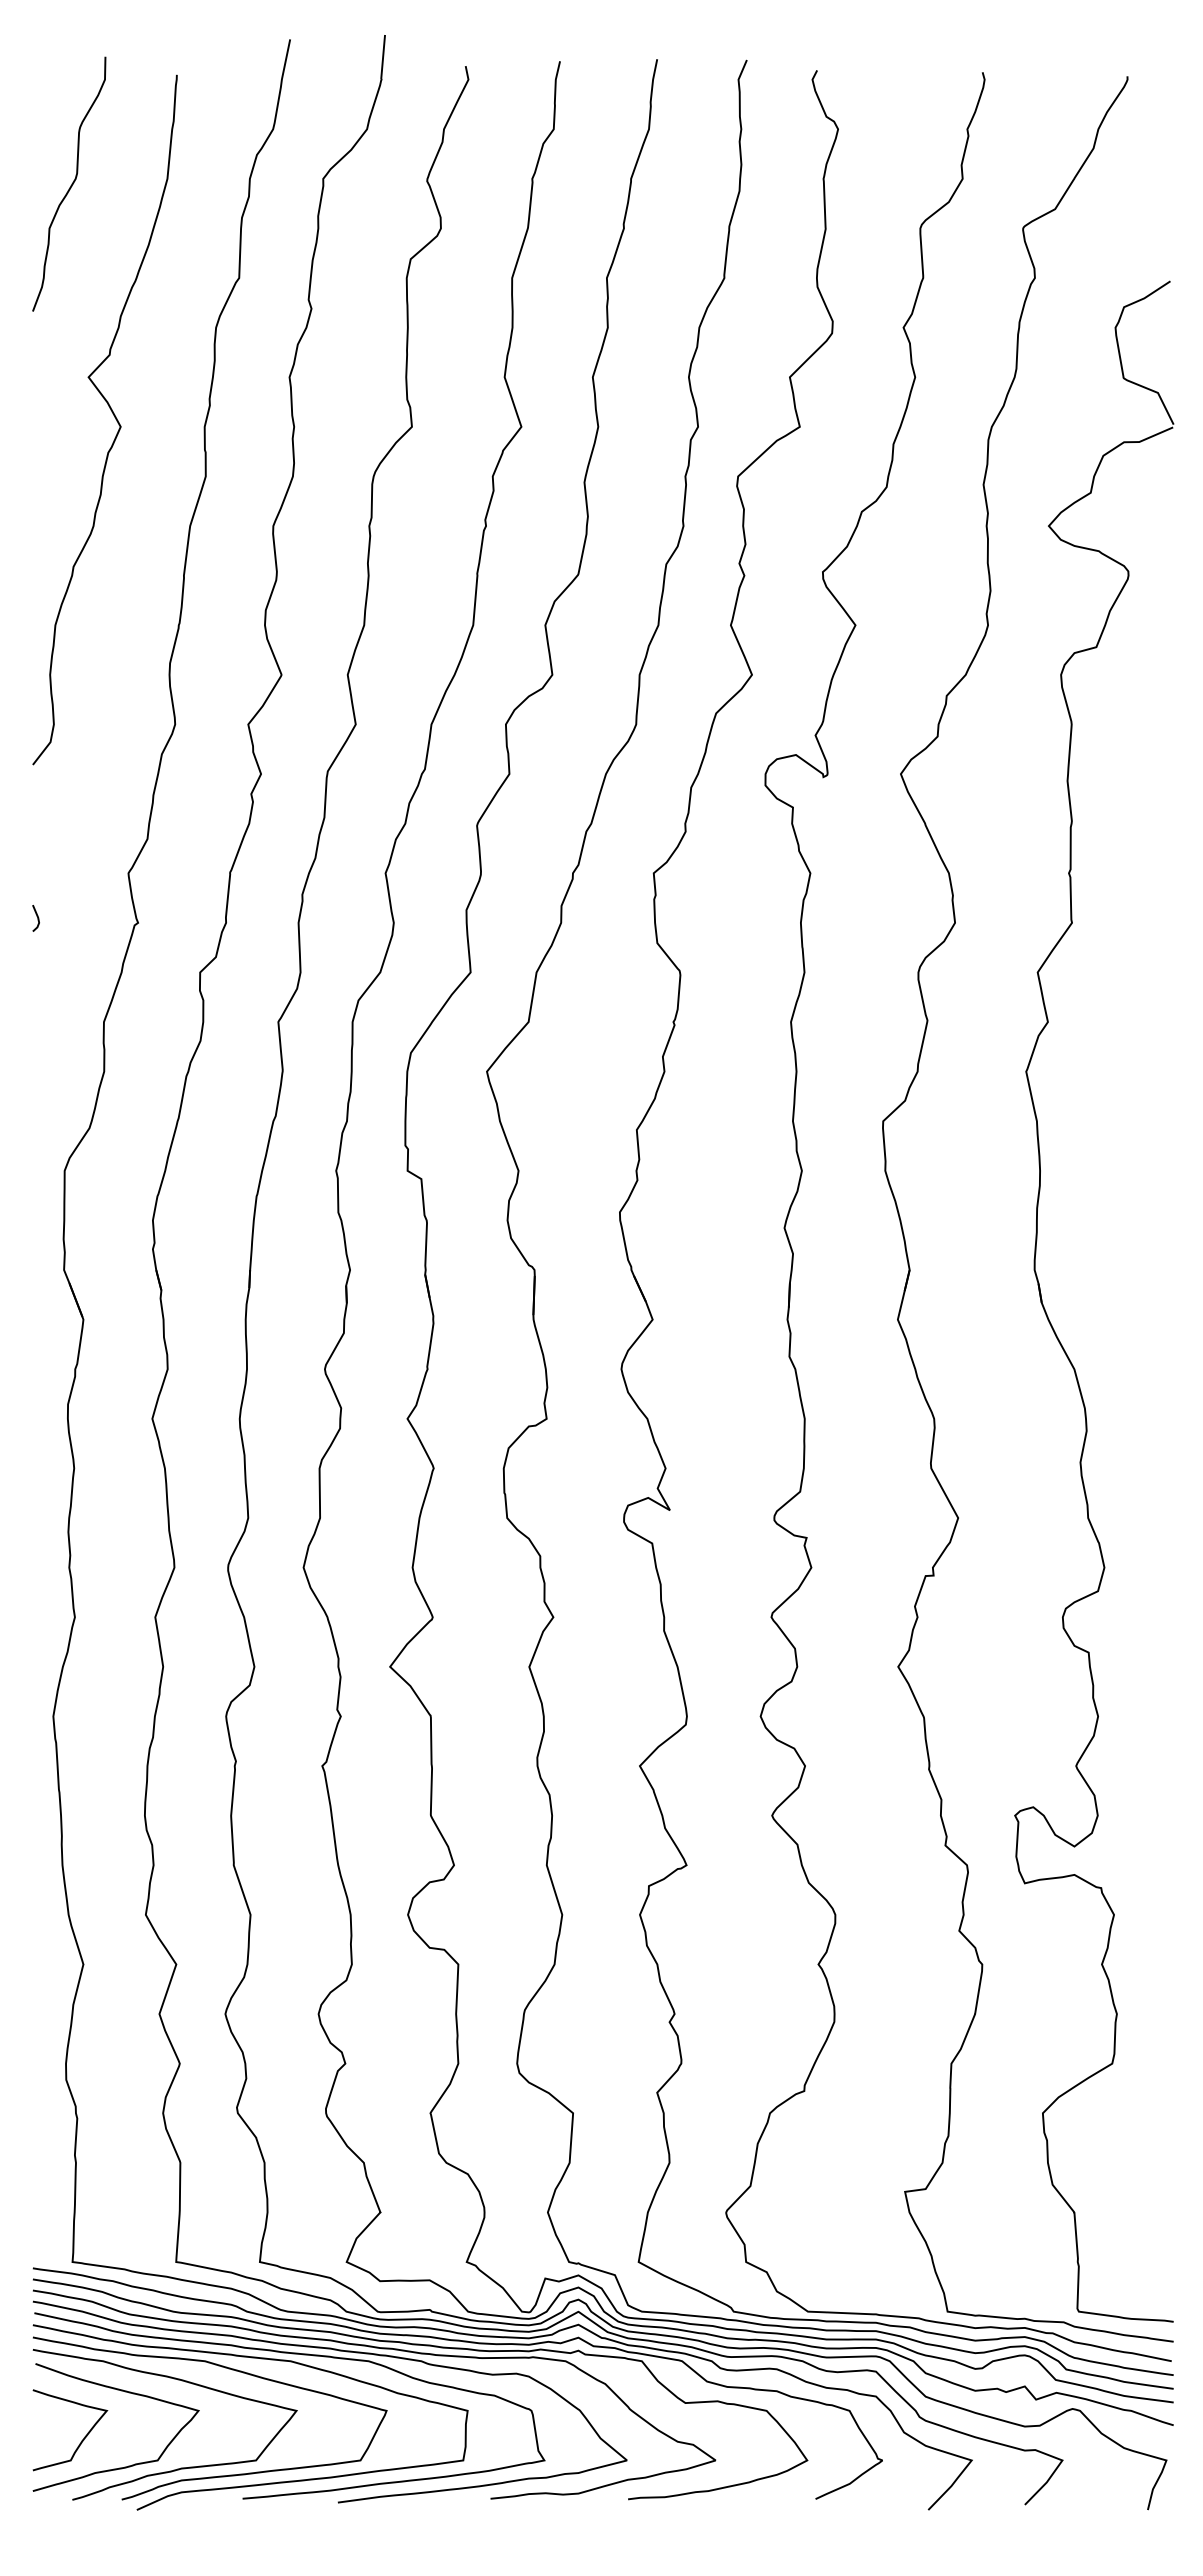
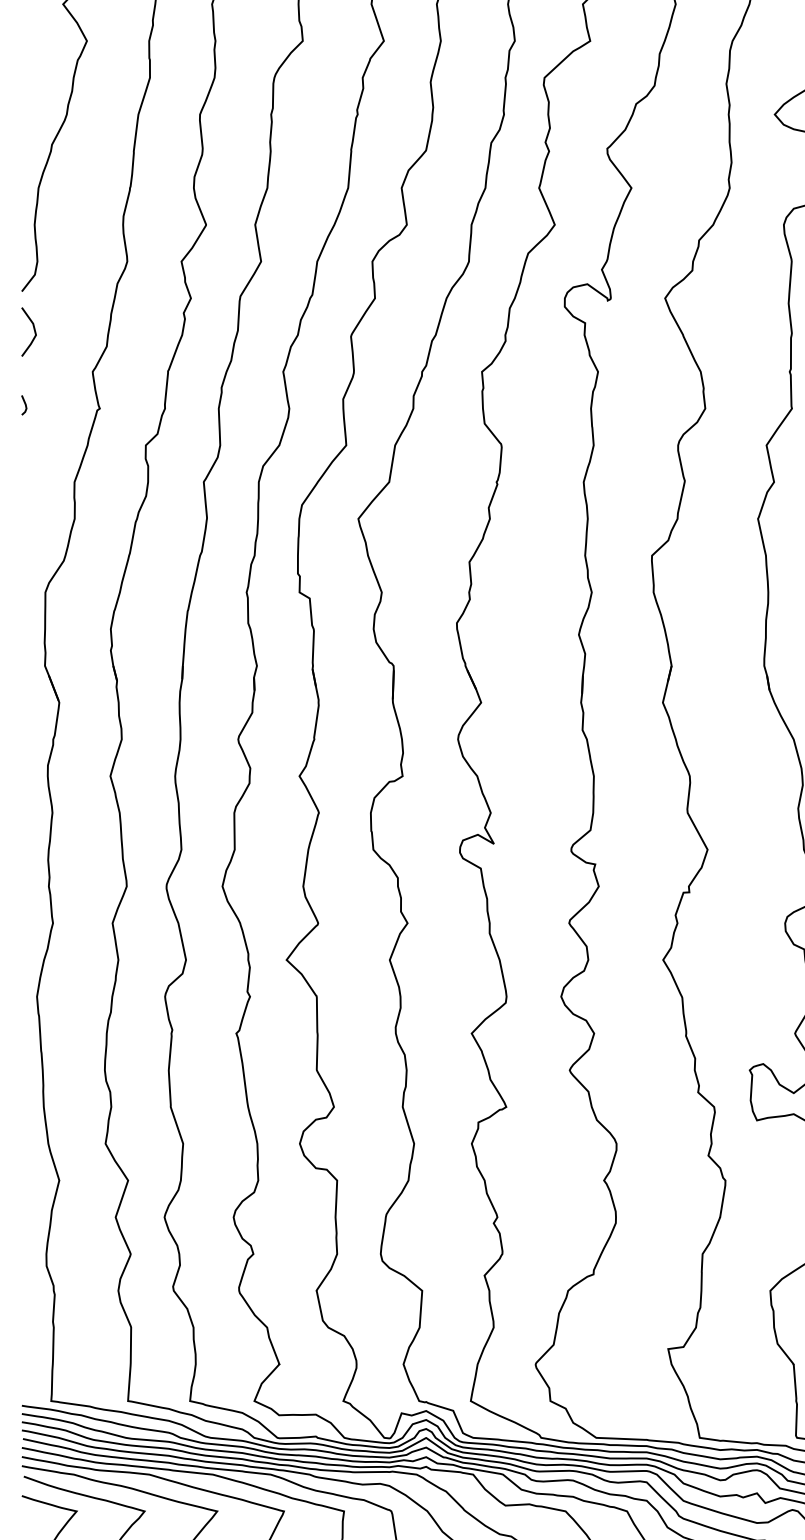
line: (49, 818) -> (34, 331), added

